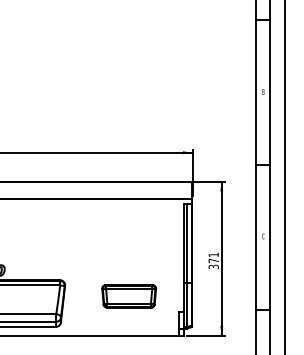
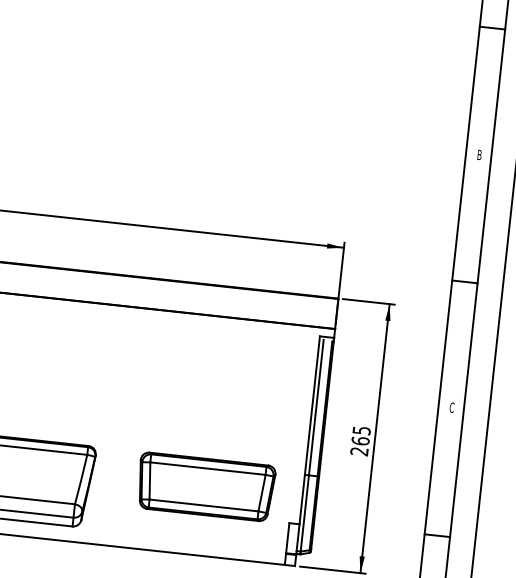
text: (213, 260) -> (360, 440), 371 -> 265
part: (128, 296) -> (204, 487), size x1.43

